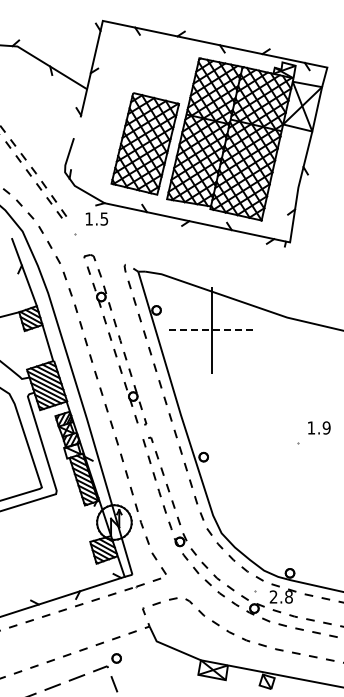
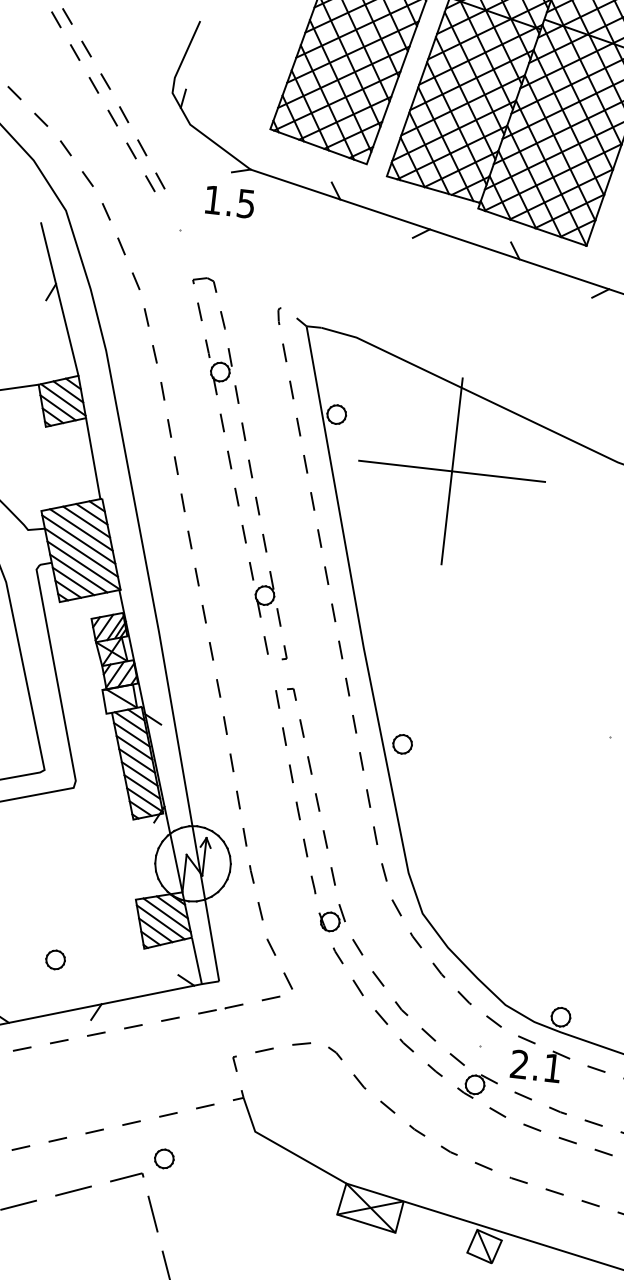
line: (212, 330) -> (452, 471), dashed -> solid
part: (56, 573) -> (54, 959), added
text: (288, 596) -> (551, 1067), 2.8 -> 2.1

